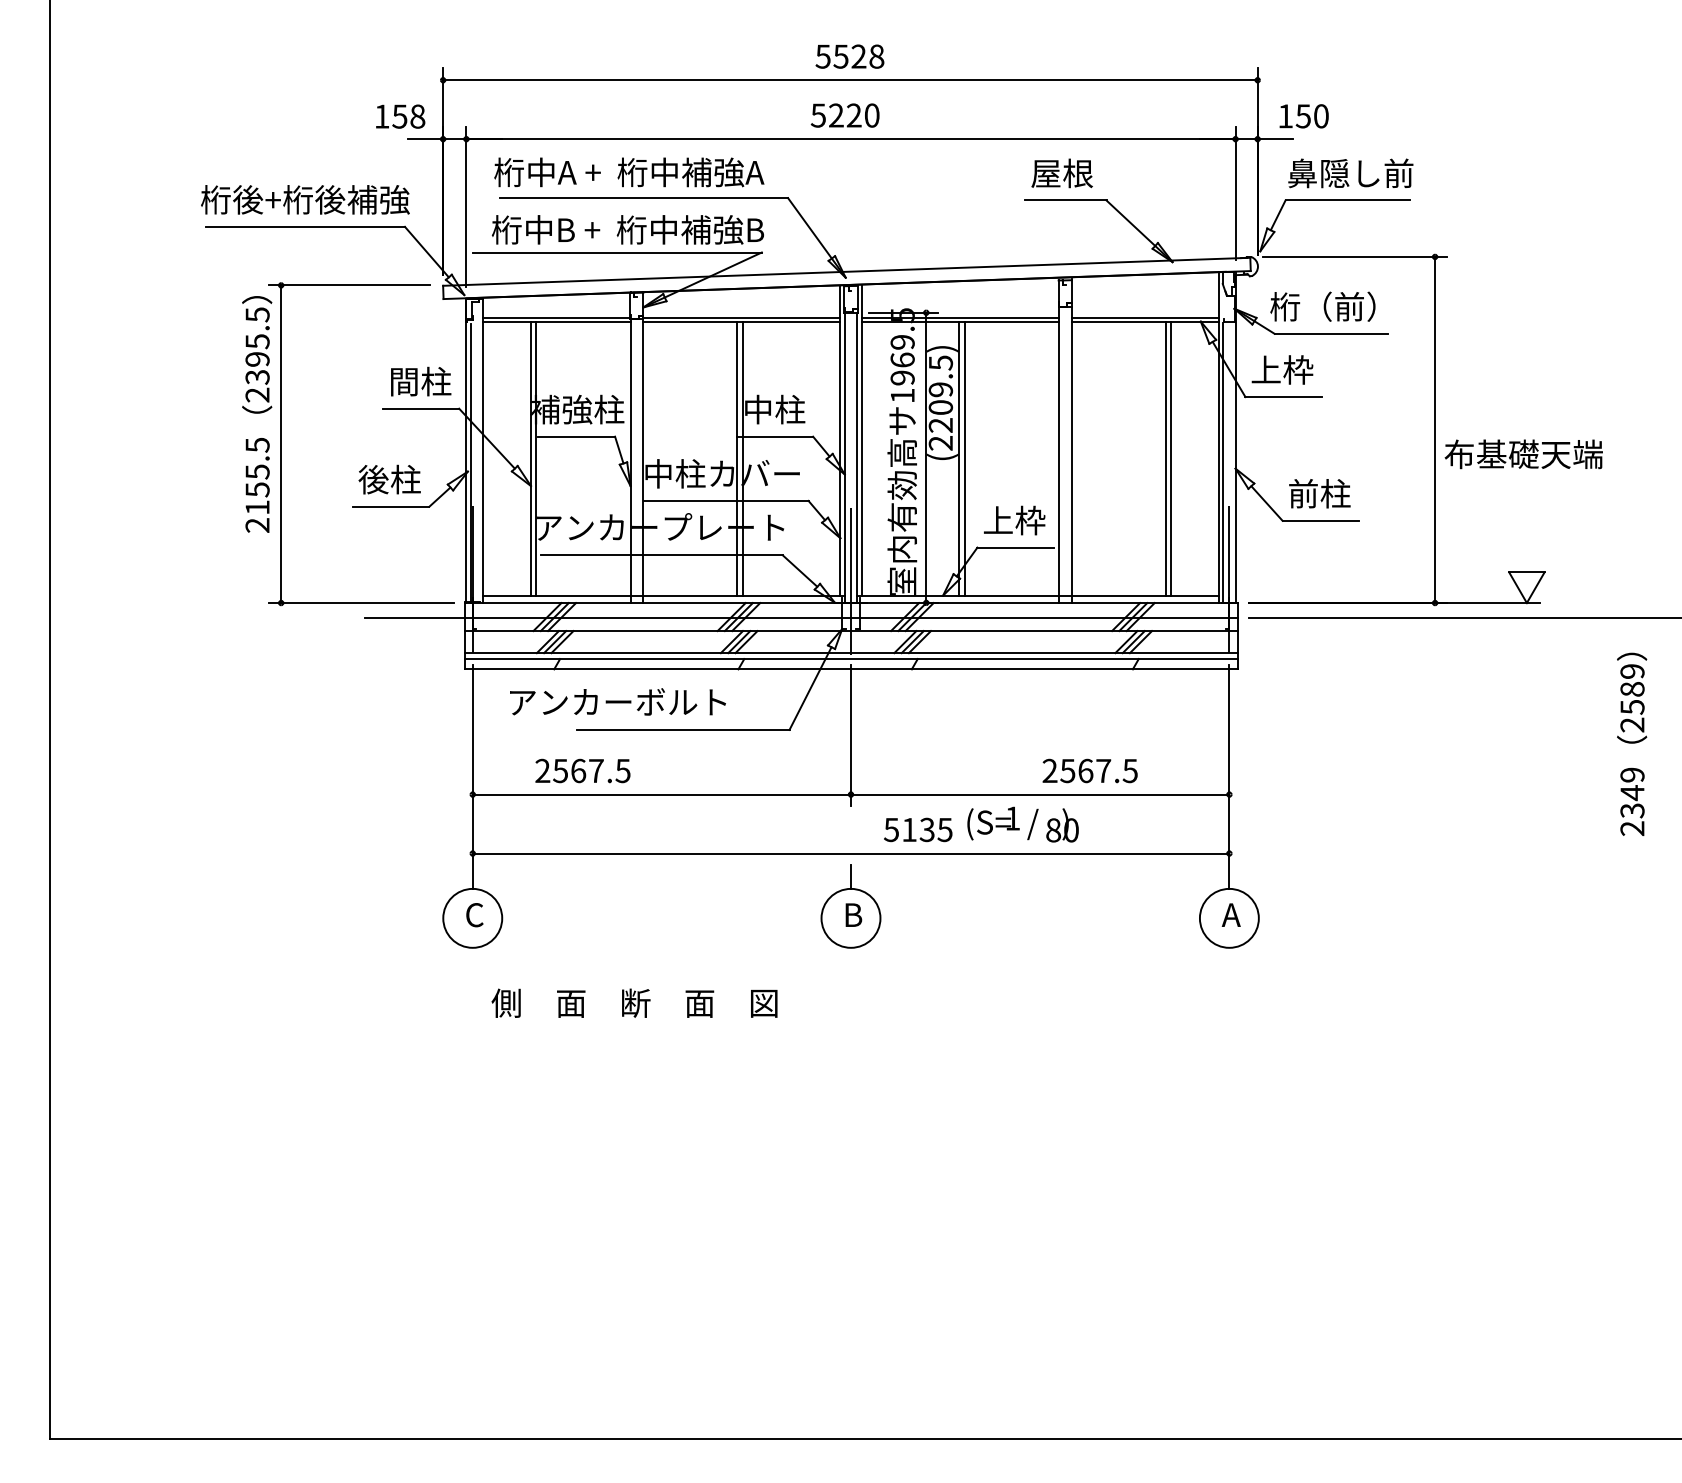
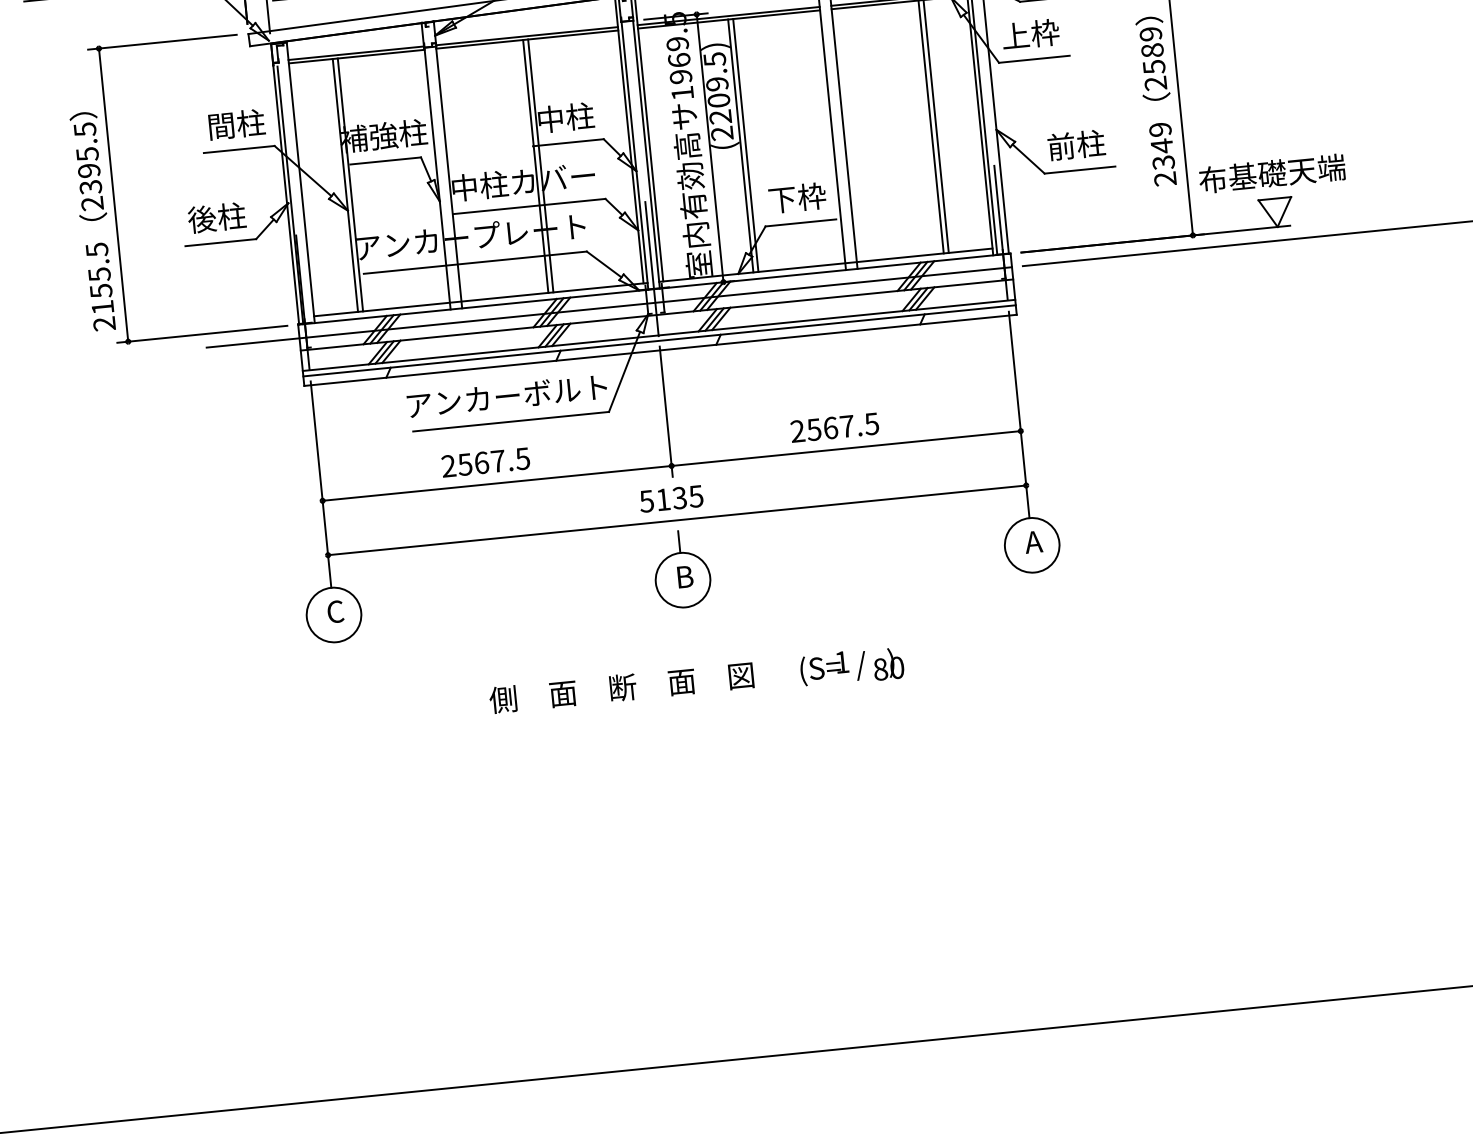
text: (257, 414) -> (94, 221), moved
text: (1523, 454) -> (1272, 173), moved
text: (997, 520) -> (781, 199), 上枠 -> 下枠
text: (617, 701) -> (506, 395), moved
text: (1632, 743) -> (1157, 100), moved
text: (582, 770) -> (485, 462), moved
text: (1089, 770) -> (834, 427), moved
text: (1022, 824) -> (851, 666), moved
text: (918, 829) -> (671, 498), moved
text: (634, 1002) -> (621, 687), moved

